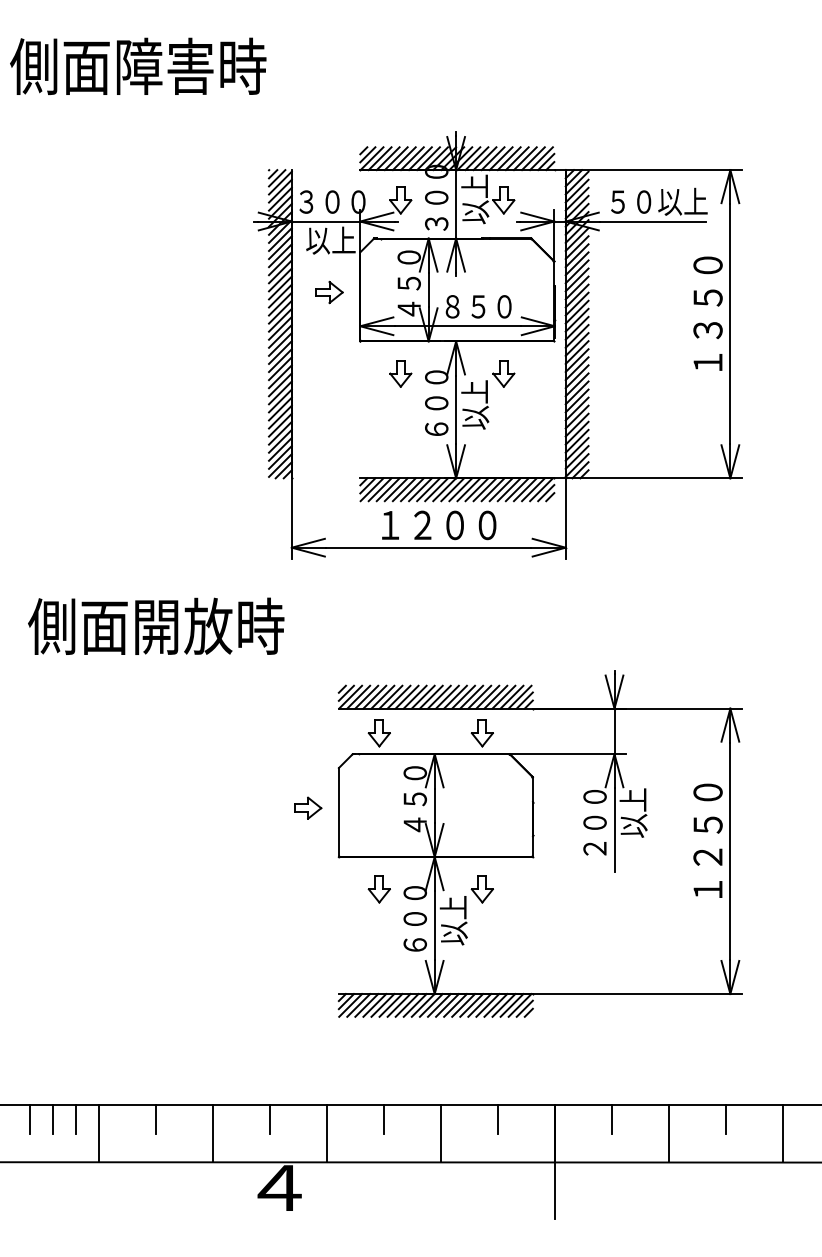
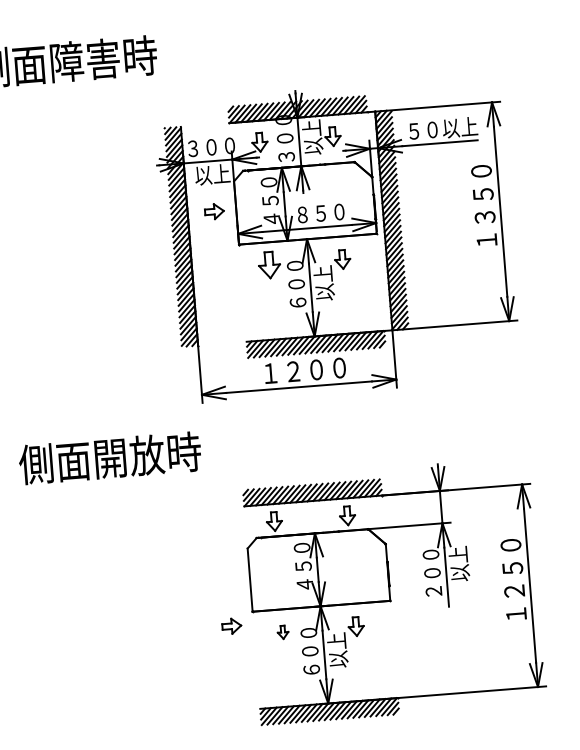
part: (400, 373) -> (269, 265), size x1.4
part: (308, 807) -> (232, 625), moved
part: (378, 889) -> (282, 632), size x0.7

